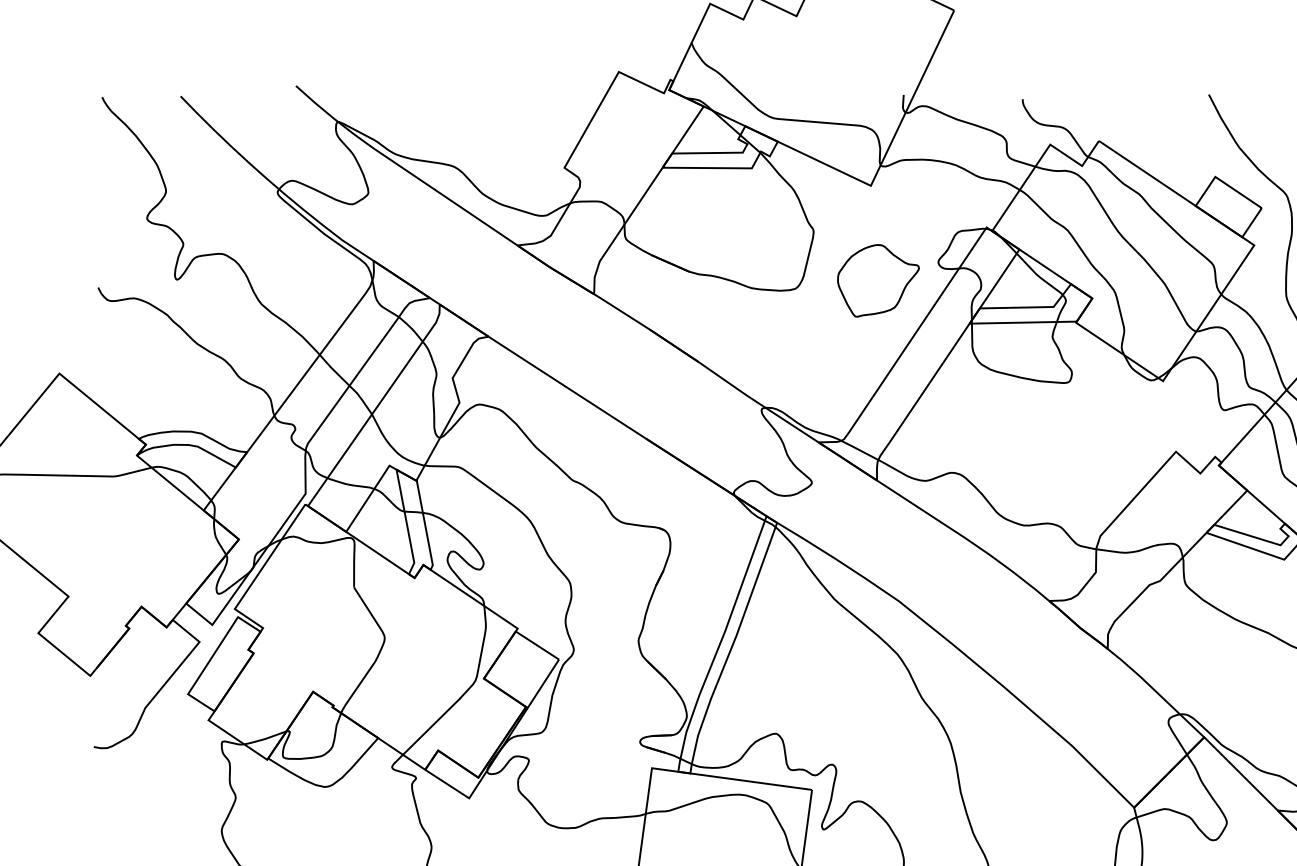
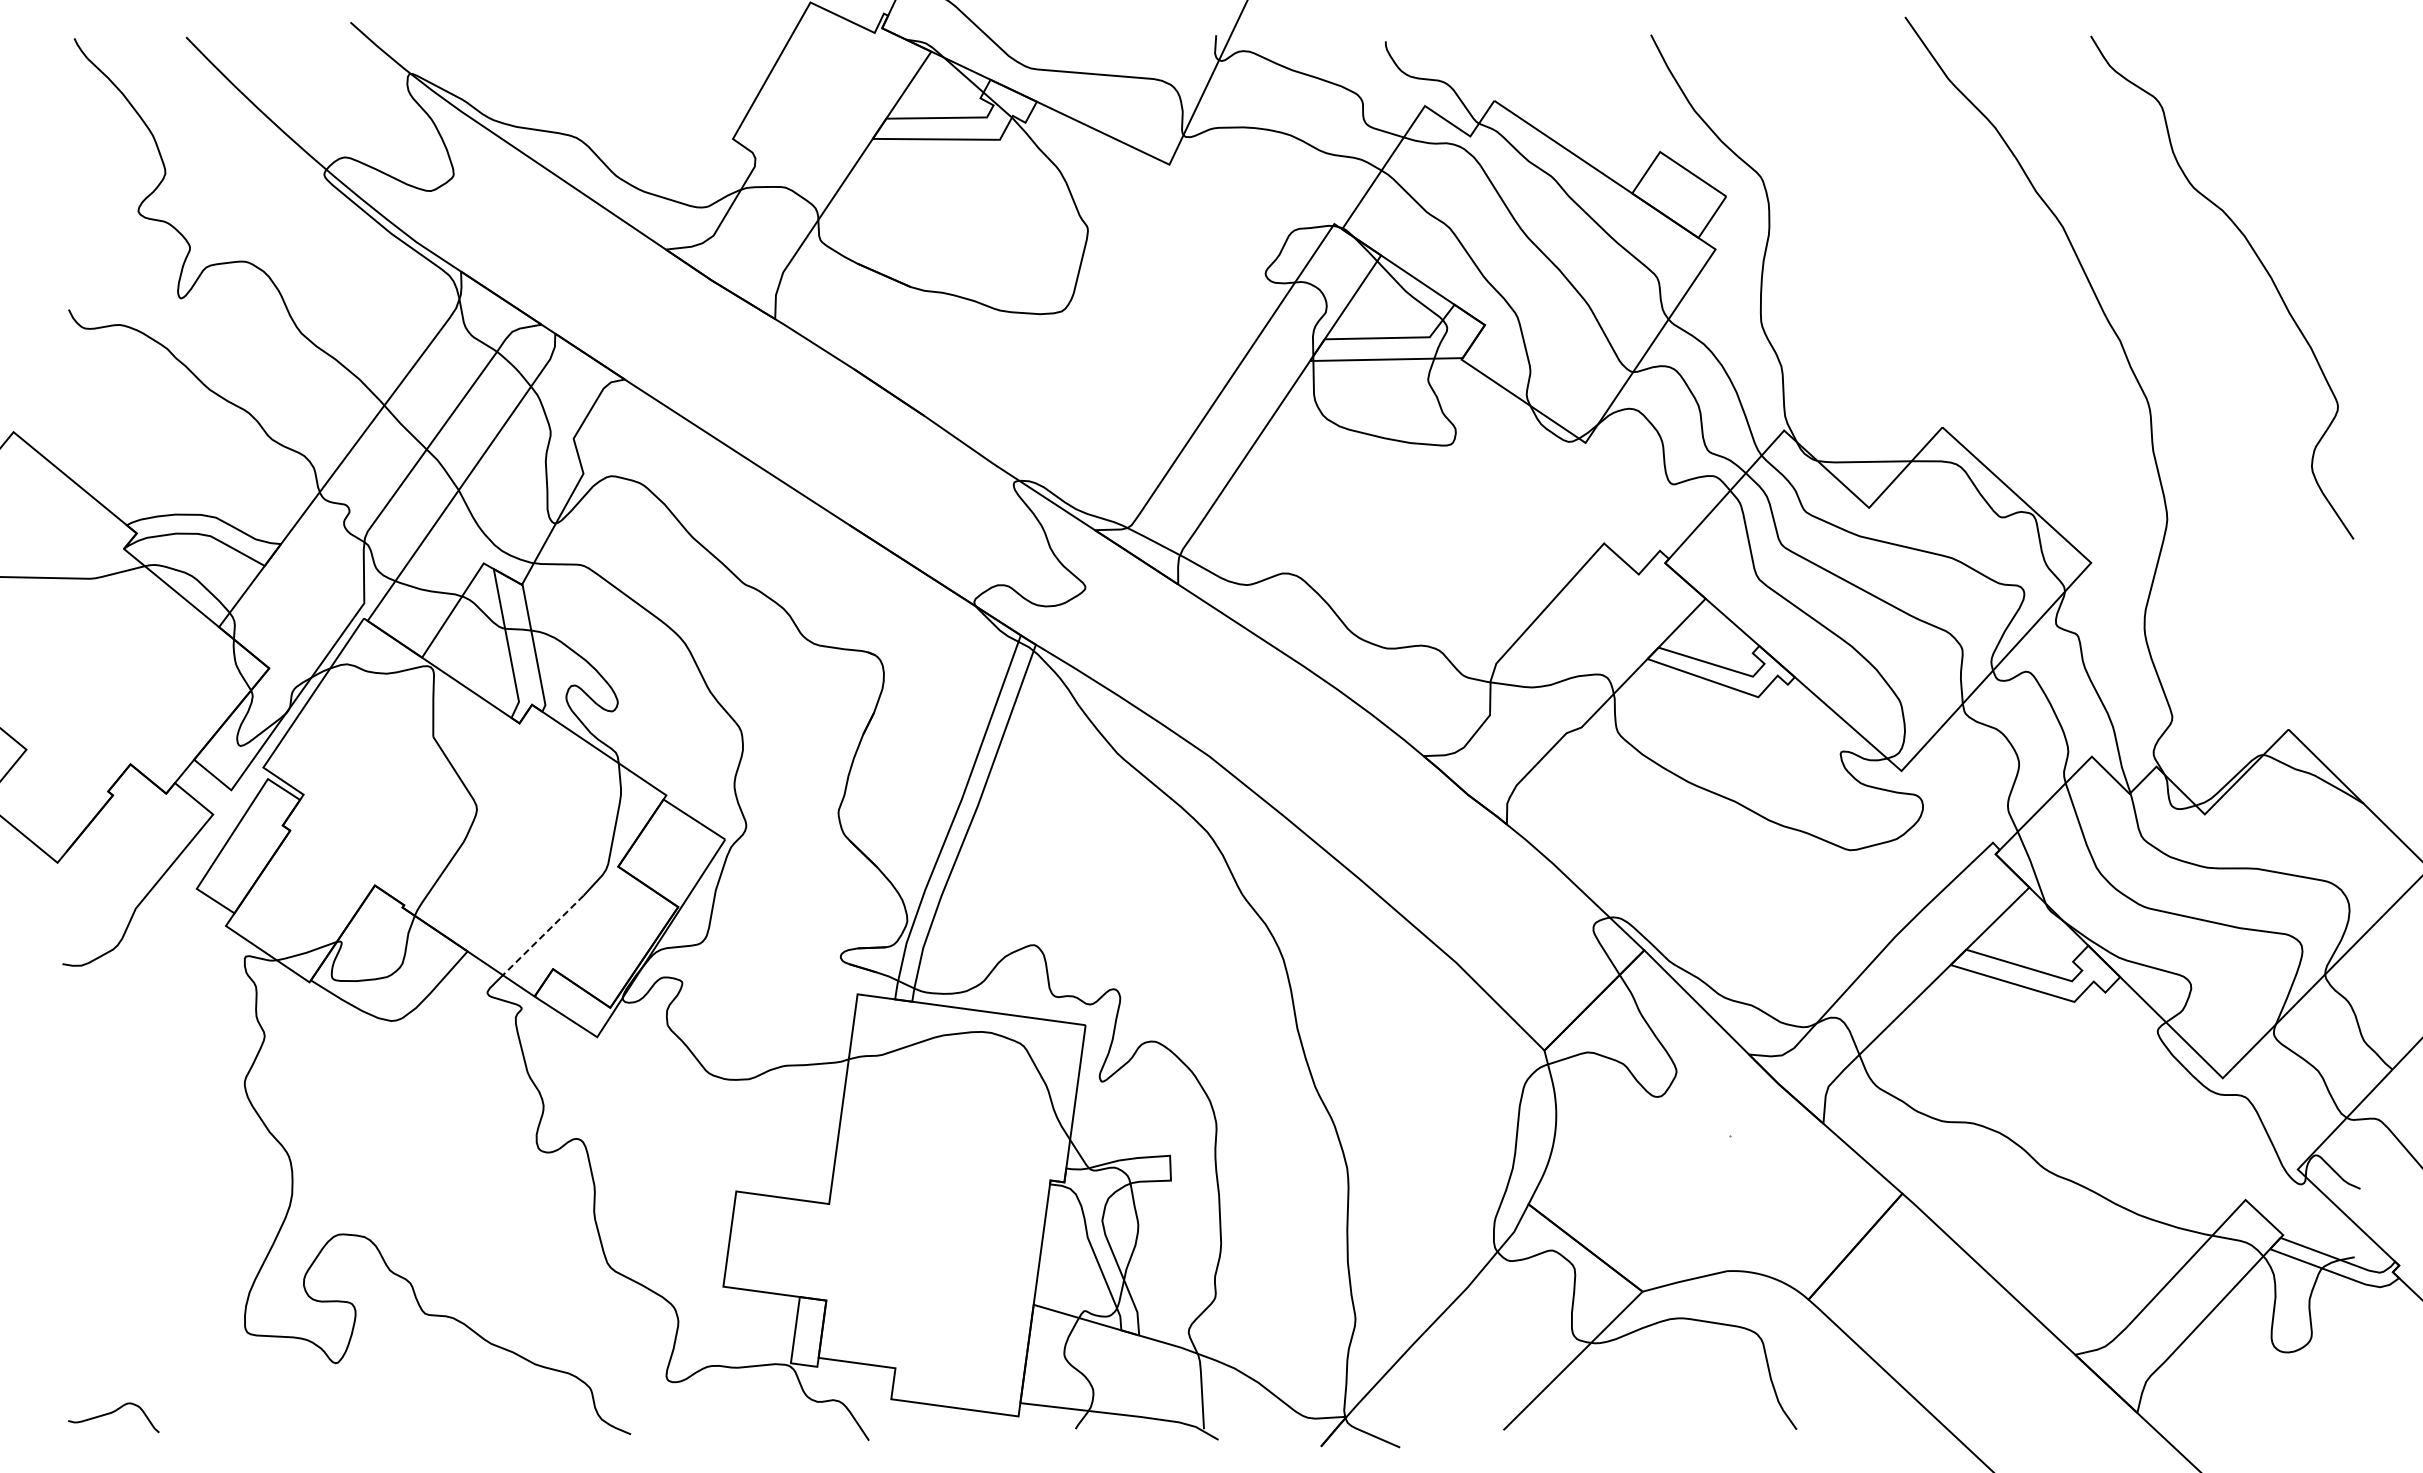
part: (877, 281) -> (1179, 300), removed
line: (431, 726) -> (543, 935), solid -> dashed

